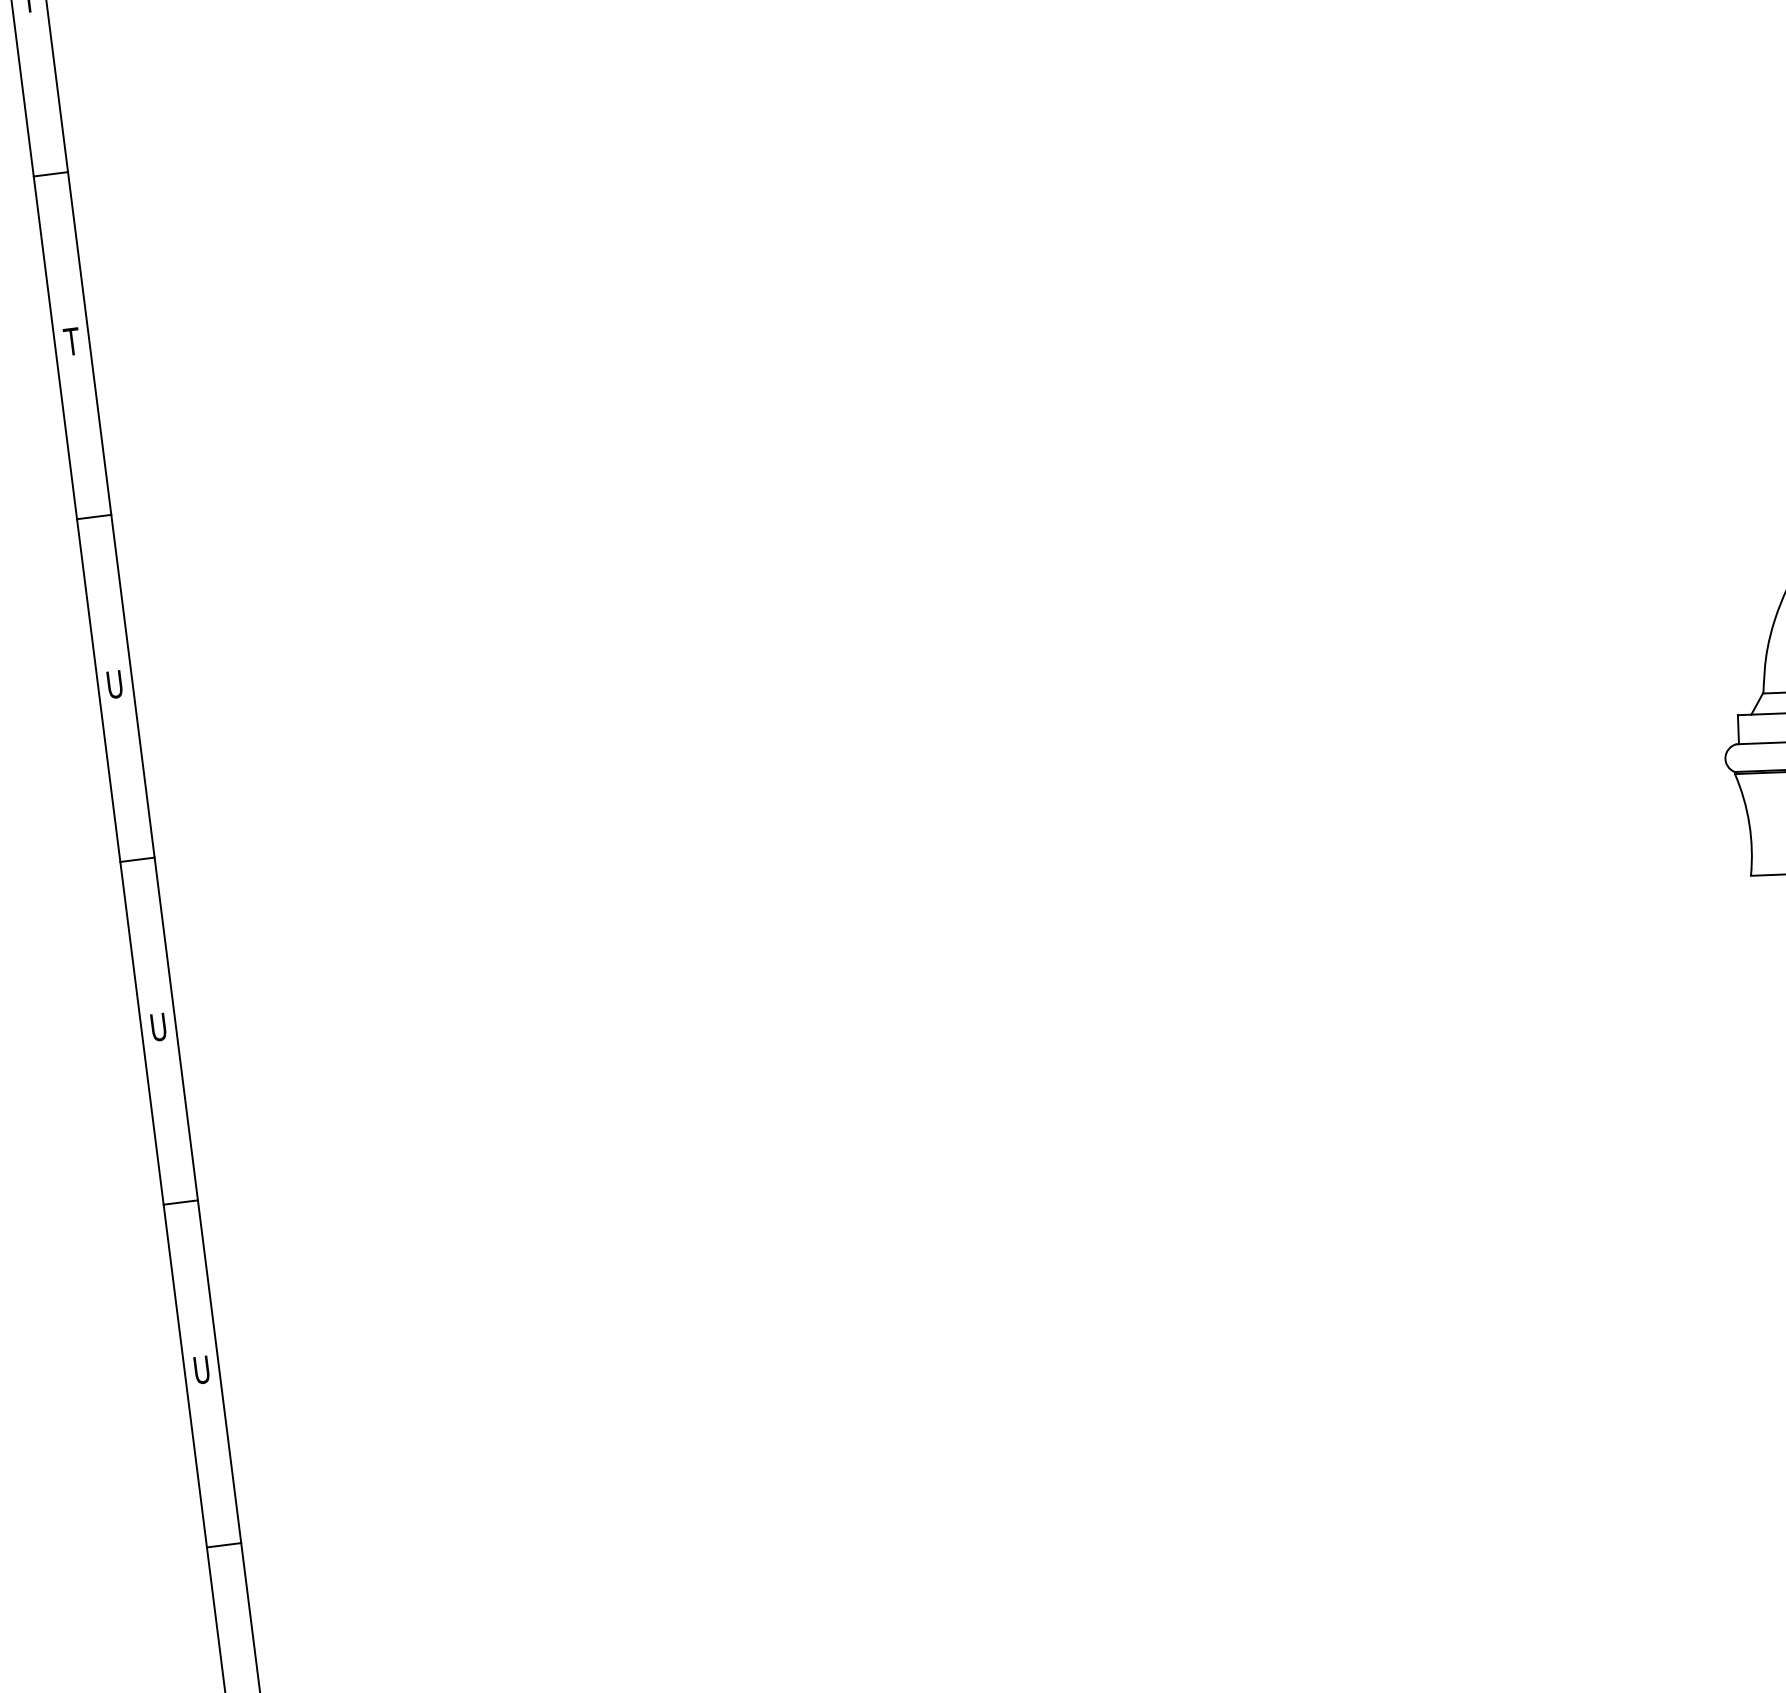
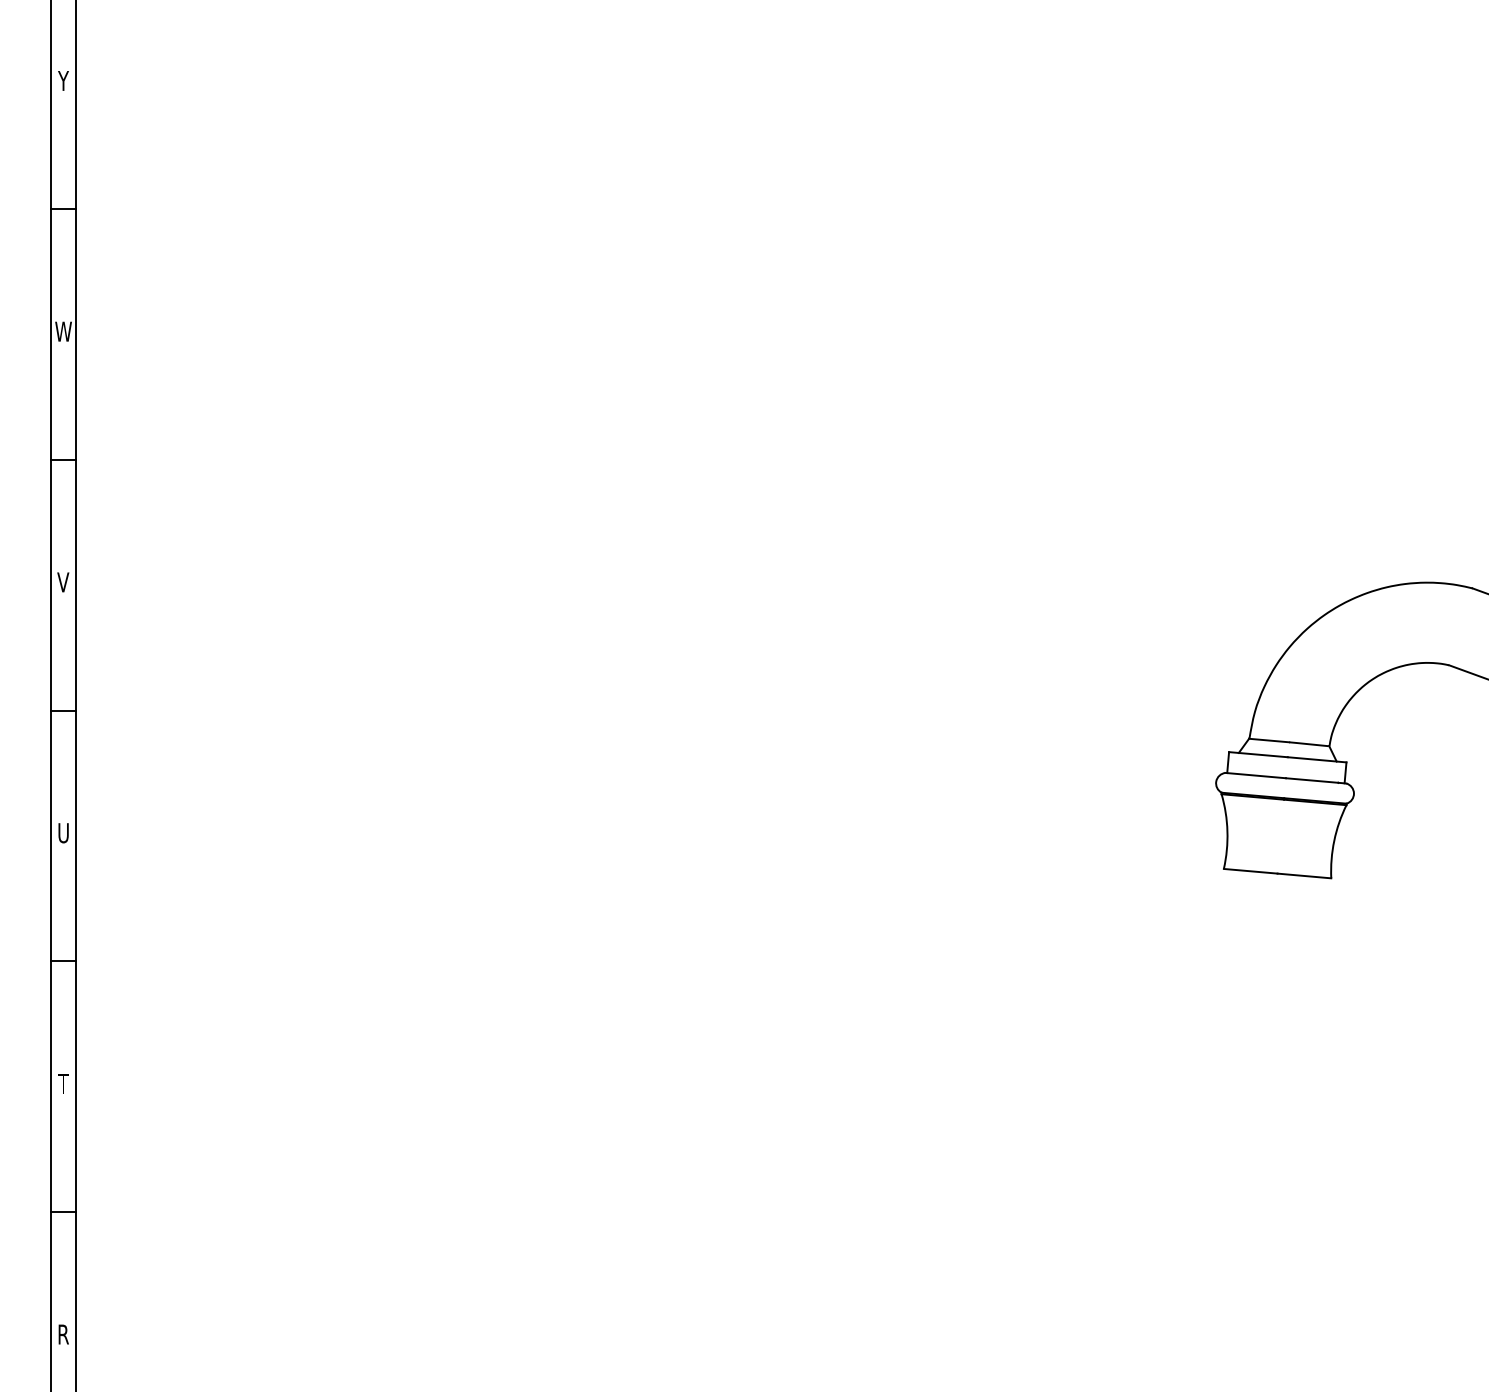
text: (71, 341) -> (63, 331), T -> W
text: (115, 684) -> (63, 582), U -> V
text: (201, 1369) -> (63, 1083), U -> T

